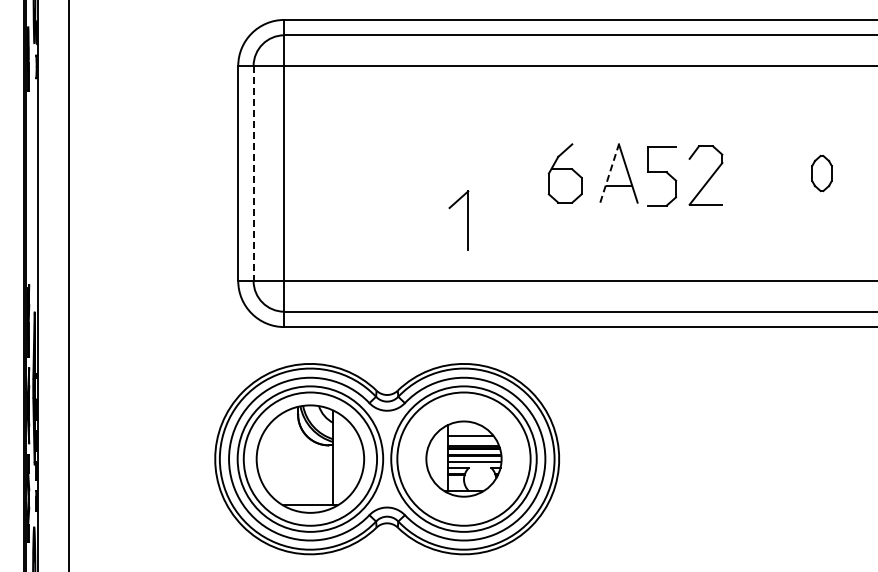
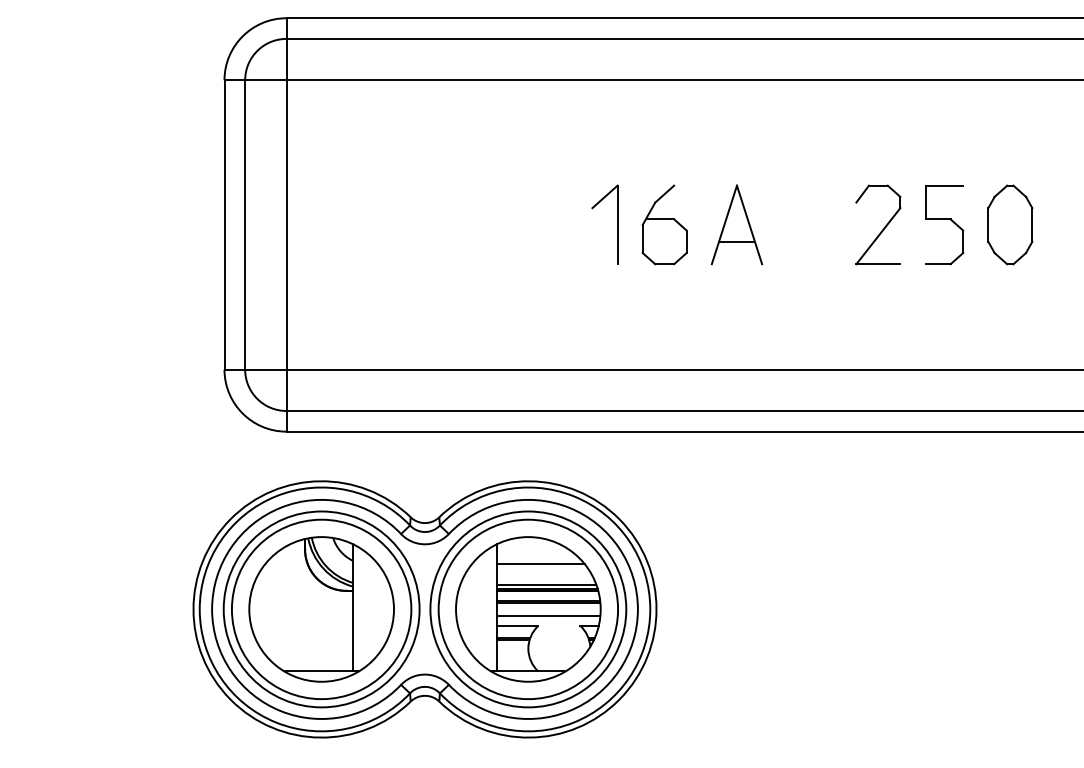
line: (609, 173) -> (724, 224), dashed -> solid
part: (821, 173) -> (1009, 224), size x1.67
line: (253, 174) -> (245, 226), dashed -> solid
part: (705, 175) -> (877, 224), moved
part: (662, 176) -> (944, 224), moved
part: (467, 220) -> (616, 224), moved
part: (463, 458) -> (527, 608), size x1.43

